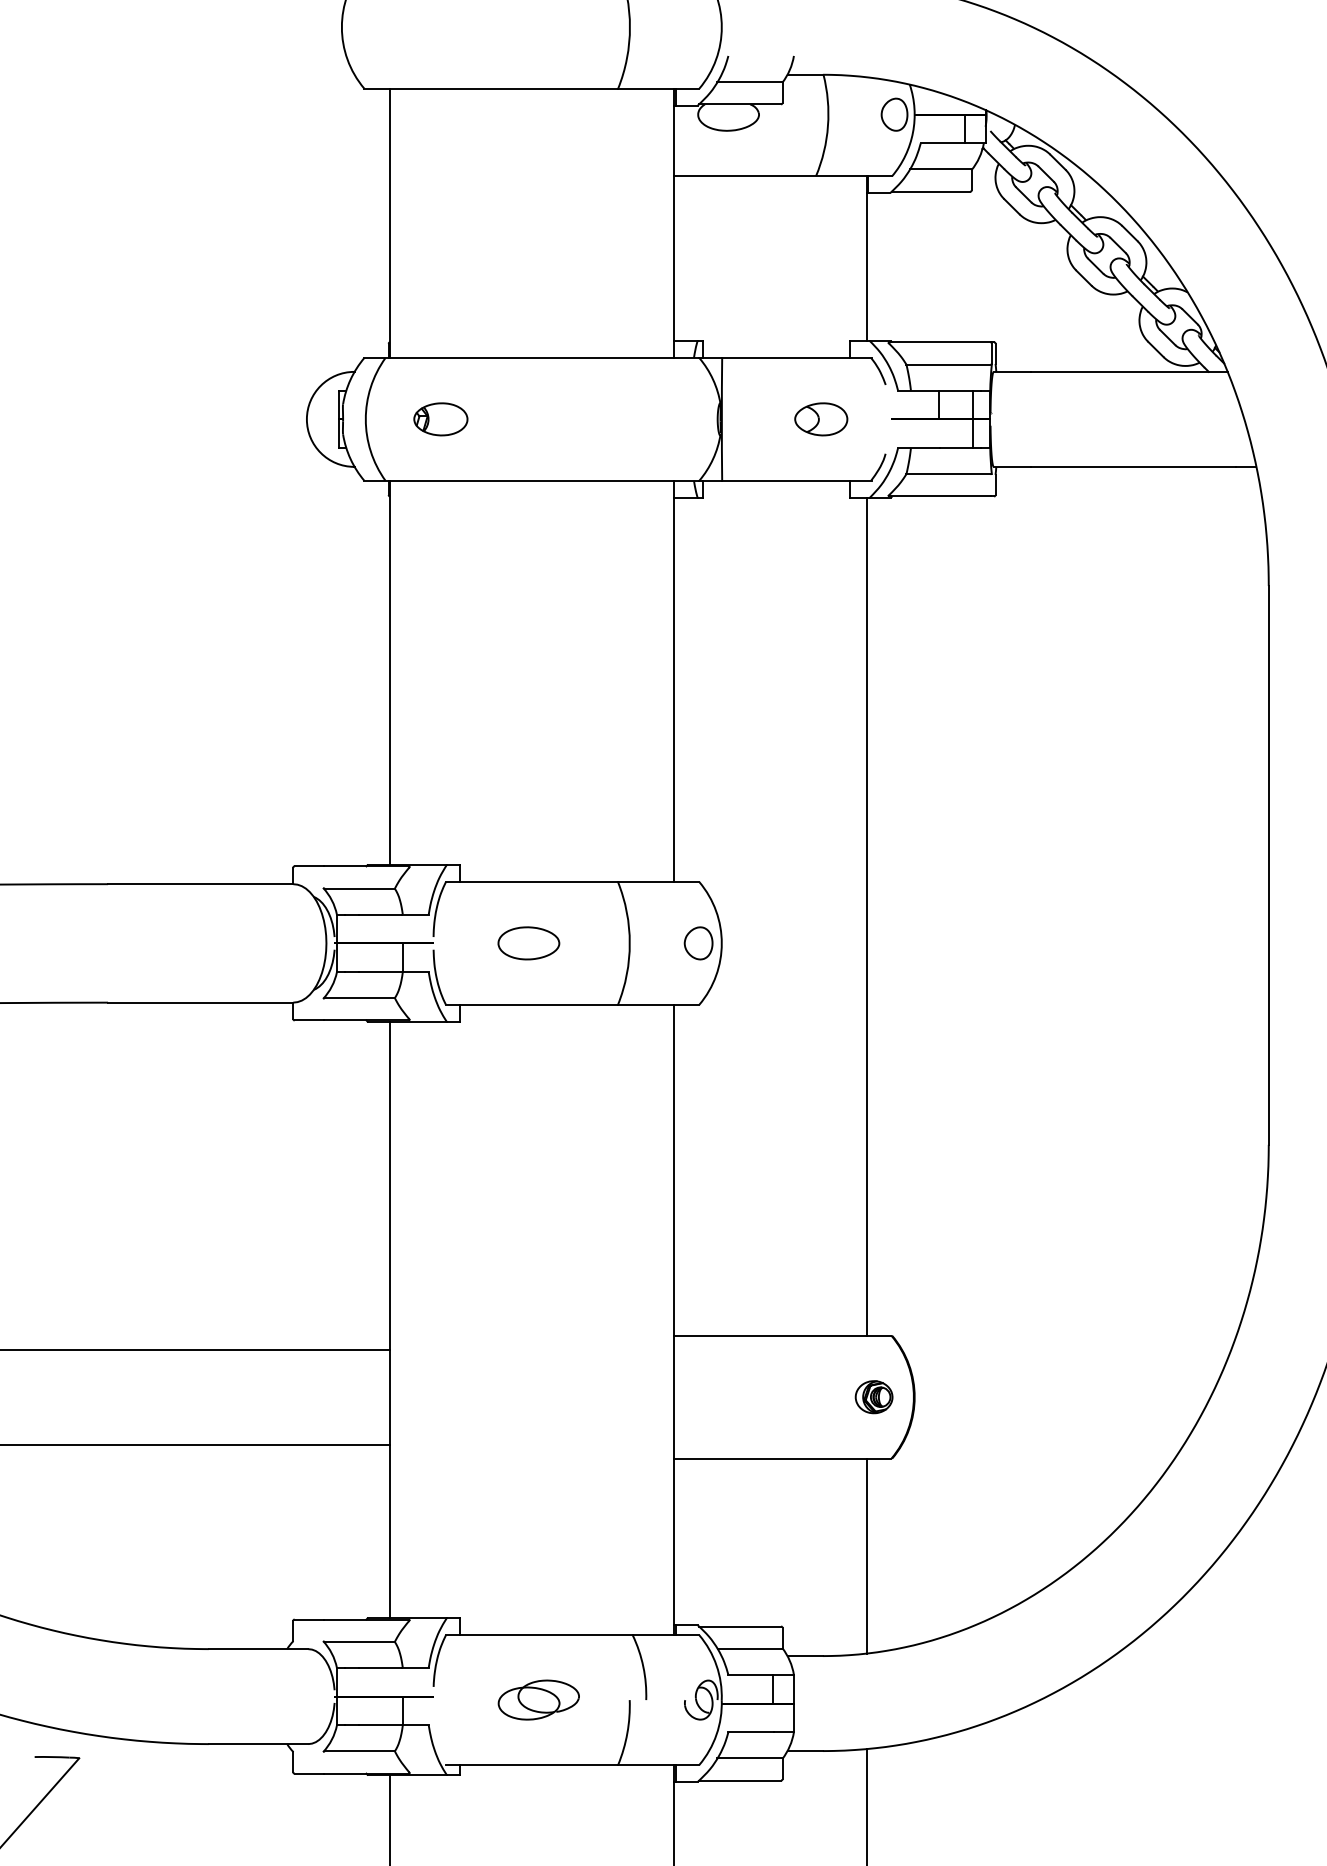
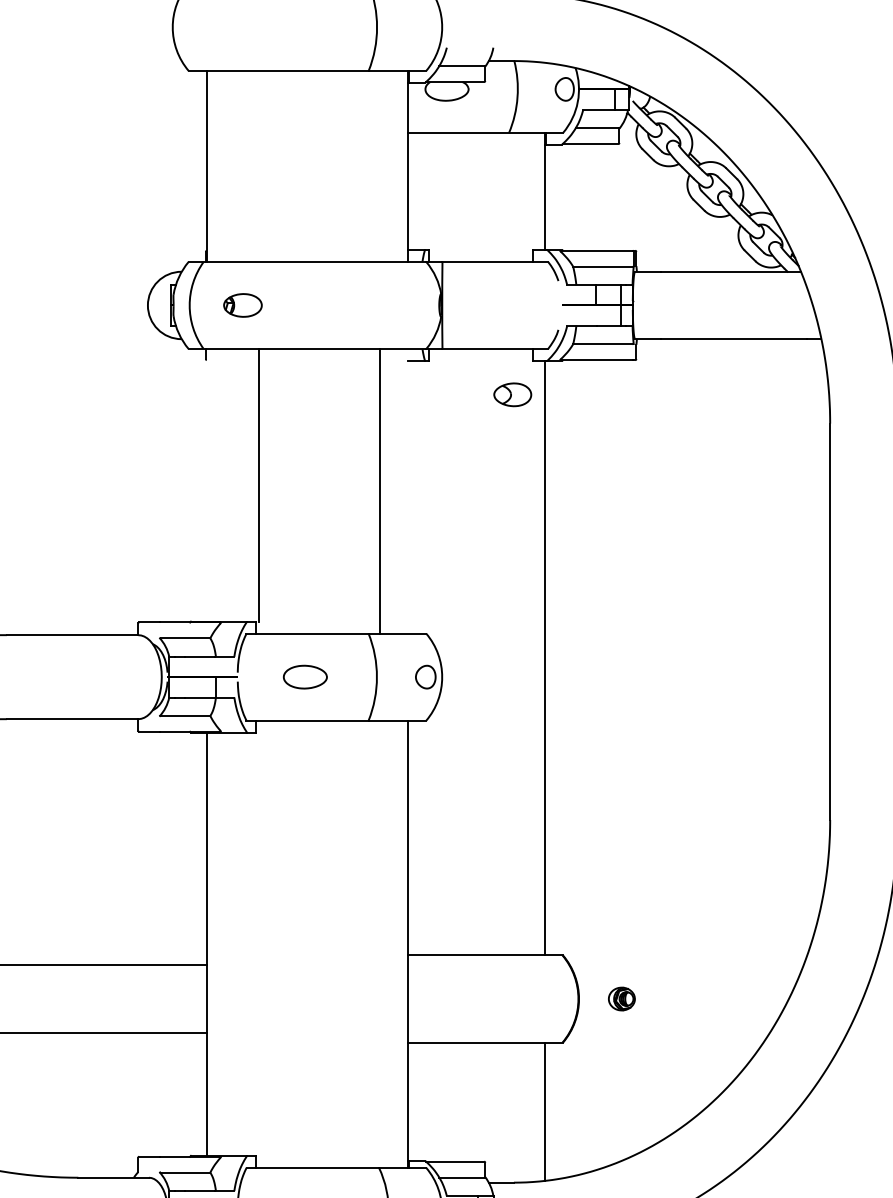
part: (821, 419) -> (512, 394), moved
line: (389, 672) -> (258, 485), moved
line: (673, 680) -> (379, 490), moved
part: (873, 1397) -> (621, 999), moved

